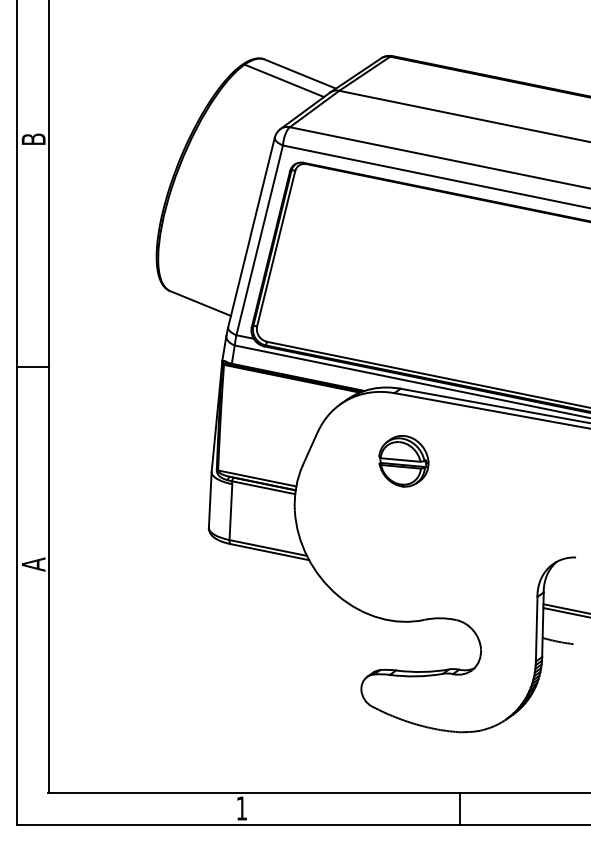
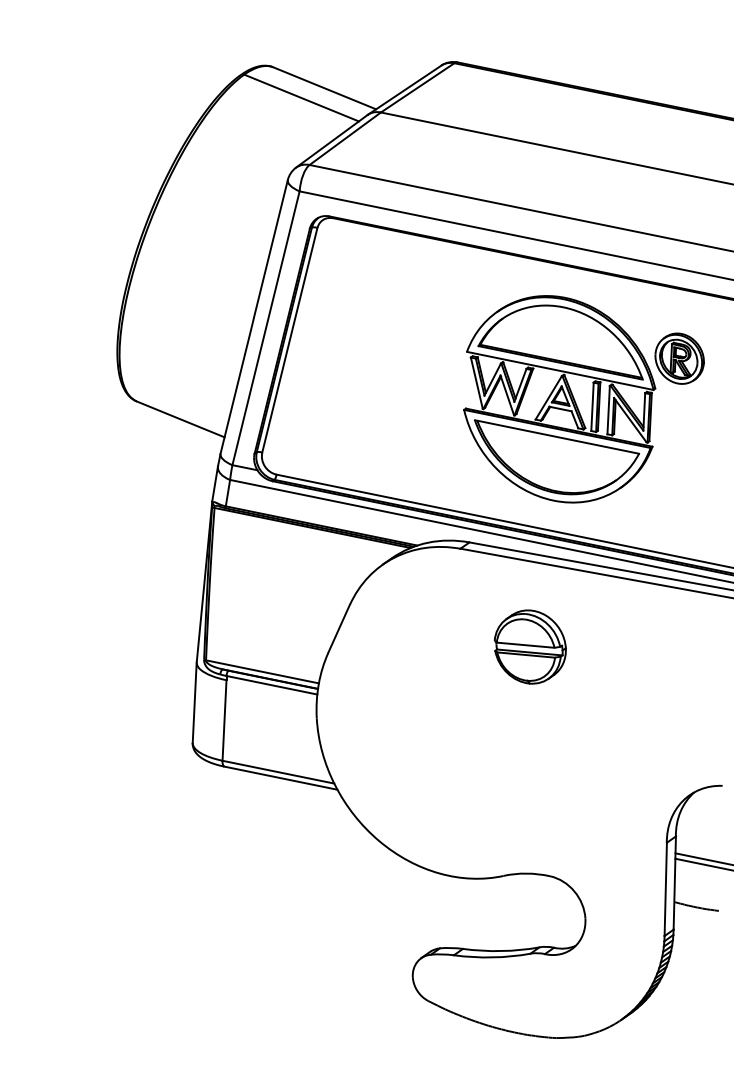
part: (480, 289) -> (584, 399), added
part: (403, 461) -> (529, 647), moved

